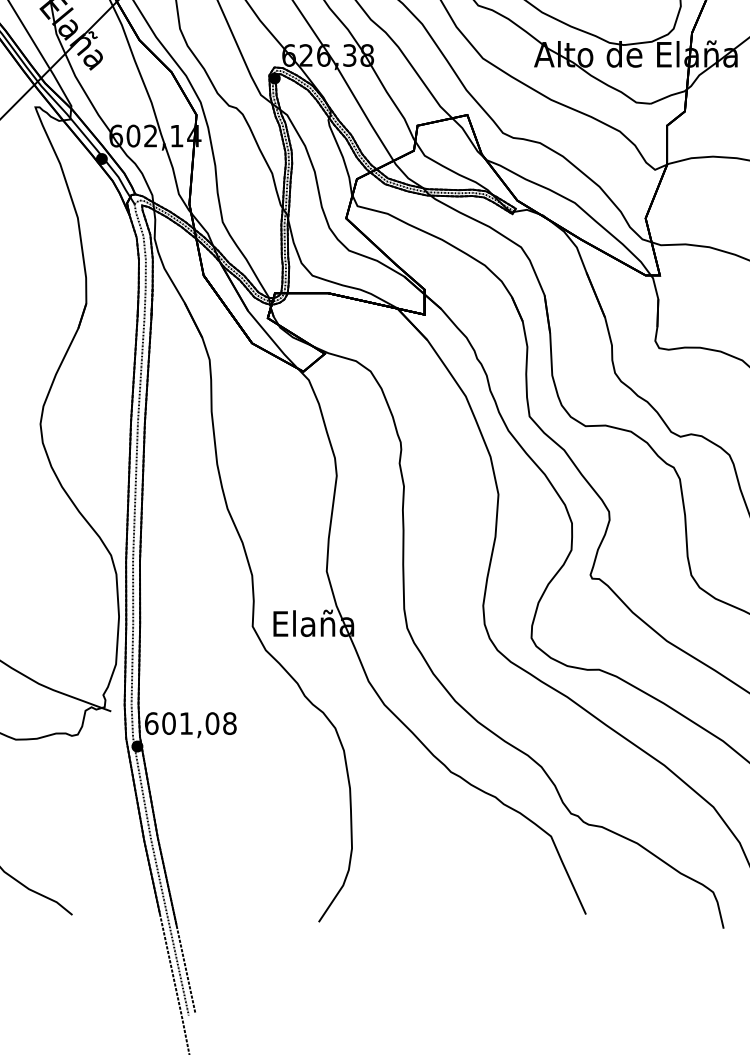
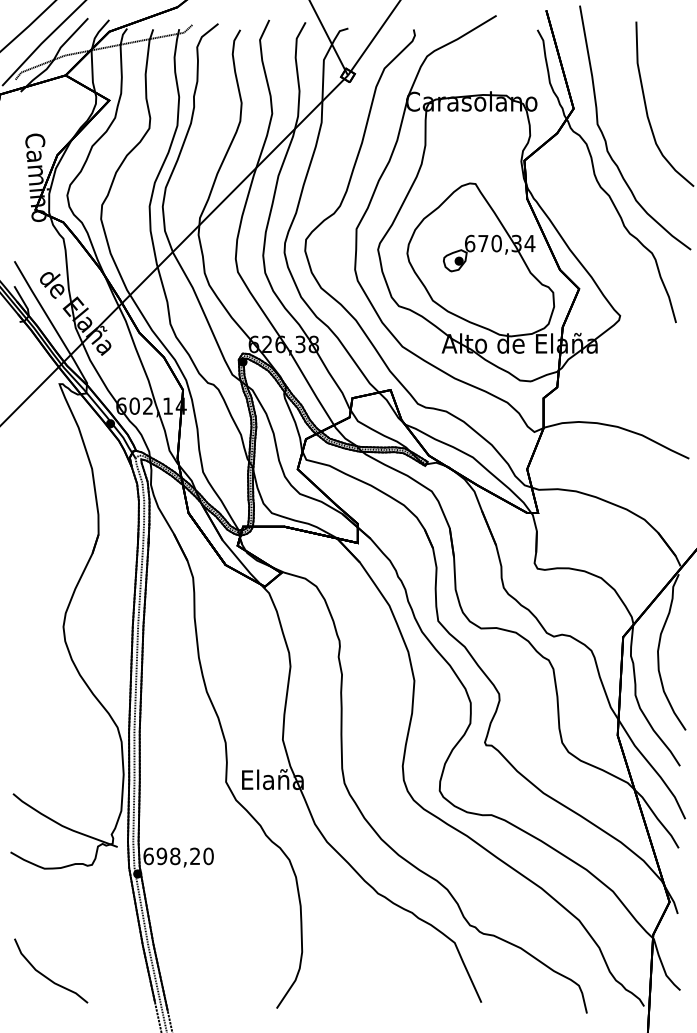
text: (198, 723) -> (184, 856), 601,08 -> 698,20

